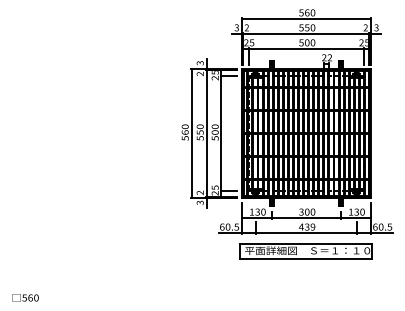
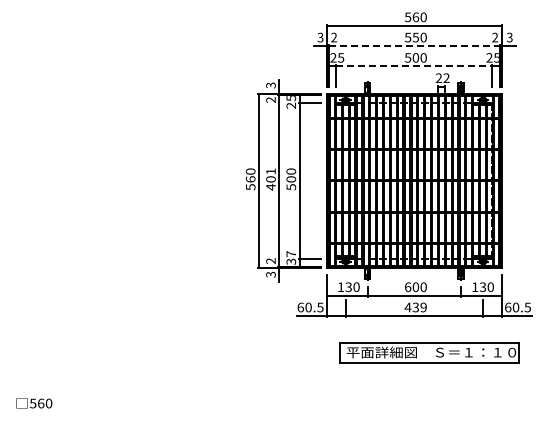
line: (306, 34) -> (414, 46), solid -> dashed
line: (306, 49) -> (414, 66), solid -> dashed
text: (199, 132) -> (270, 179), 550 -> 401
text: (215, 190) -> (291, 257), 25 -> 37
text: (301, 211) -> (407, 286), 300 -> 600
part: (306, 250) -> (429, 352), moved

